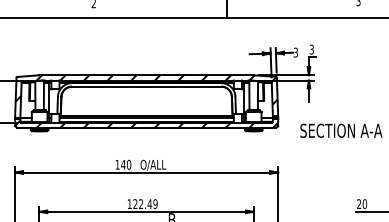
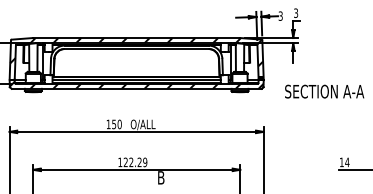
text: (123, 164) -> (114, 124), 140 -> 150
text: (149, 203) -> (139, 161), 122.49 -> 122.29
text: (362, 204) -> (345, 162), 20 -> 14

